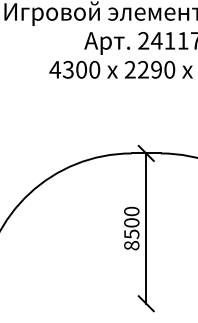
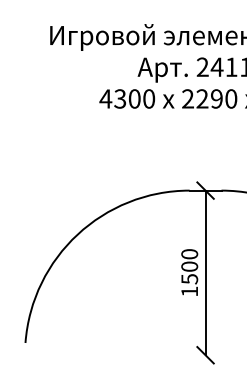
text: (131, 245) -> (189, 291), 8500 -> 1500

